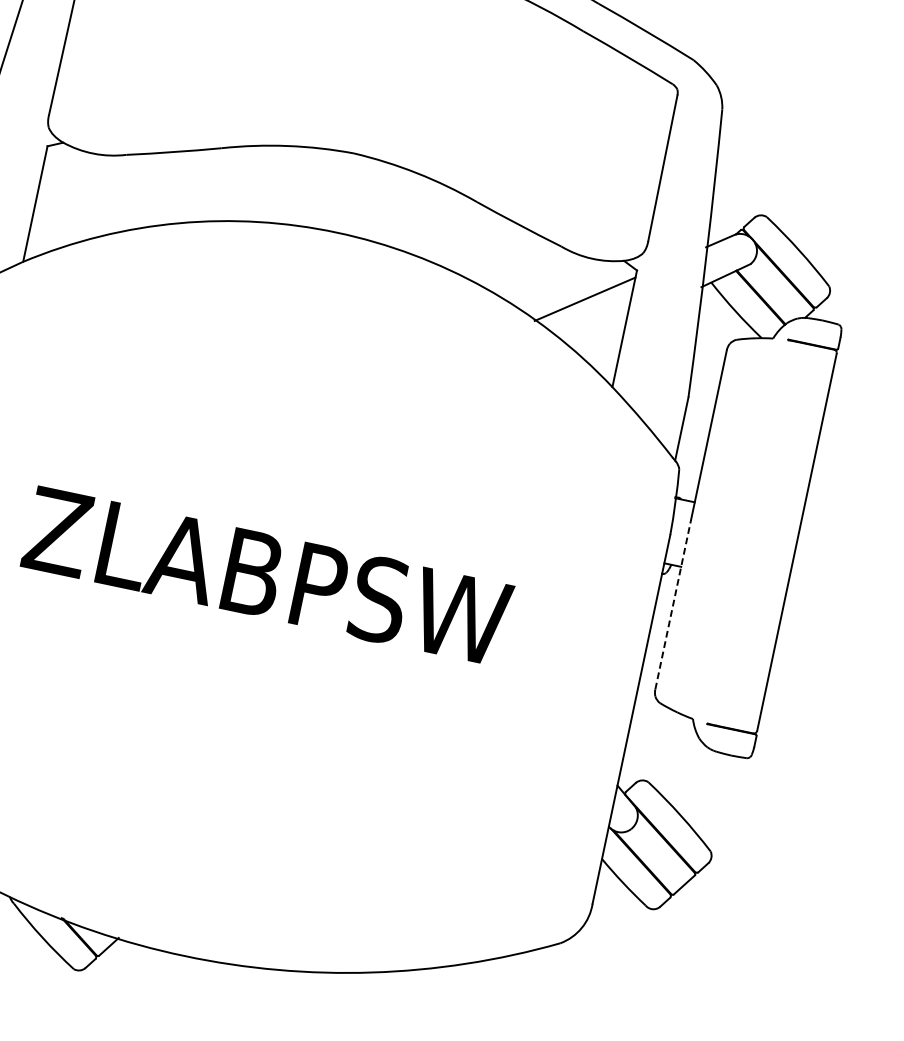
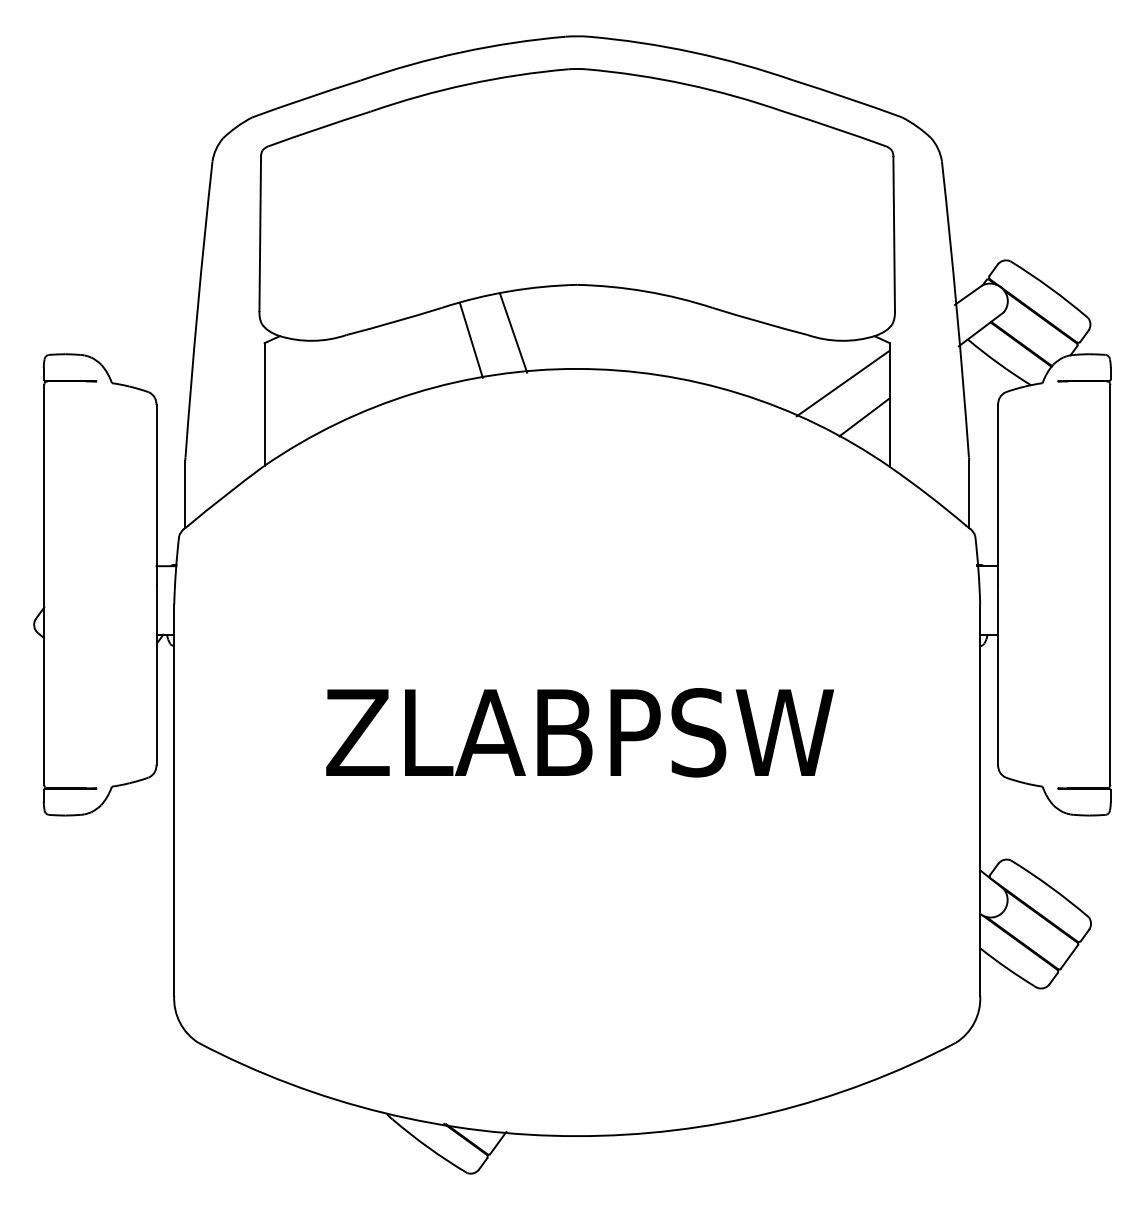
line: (243, 184) -> (471, 340), added
line: (284, 185) -> (513, 332), added
line: (598, 335) -> (864, 417), added
line: (673, 604) -> (998, 674), dashed -> solid

